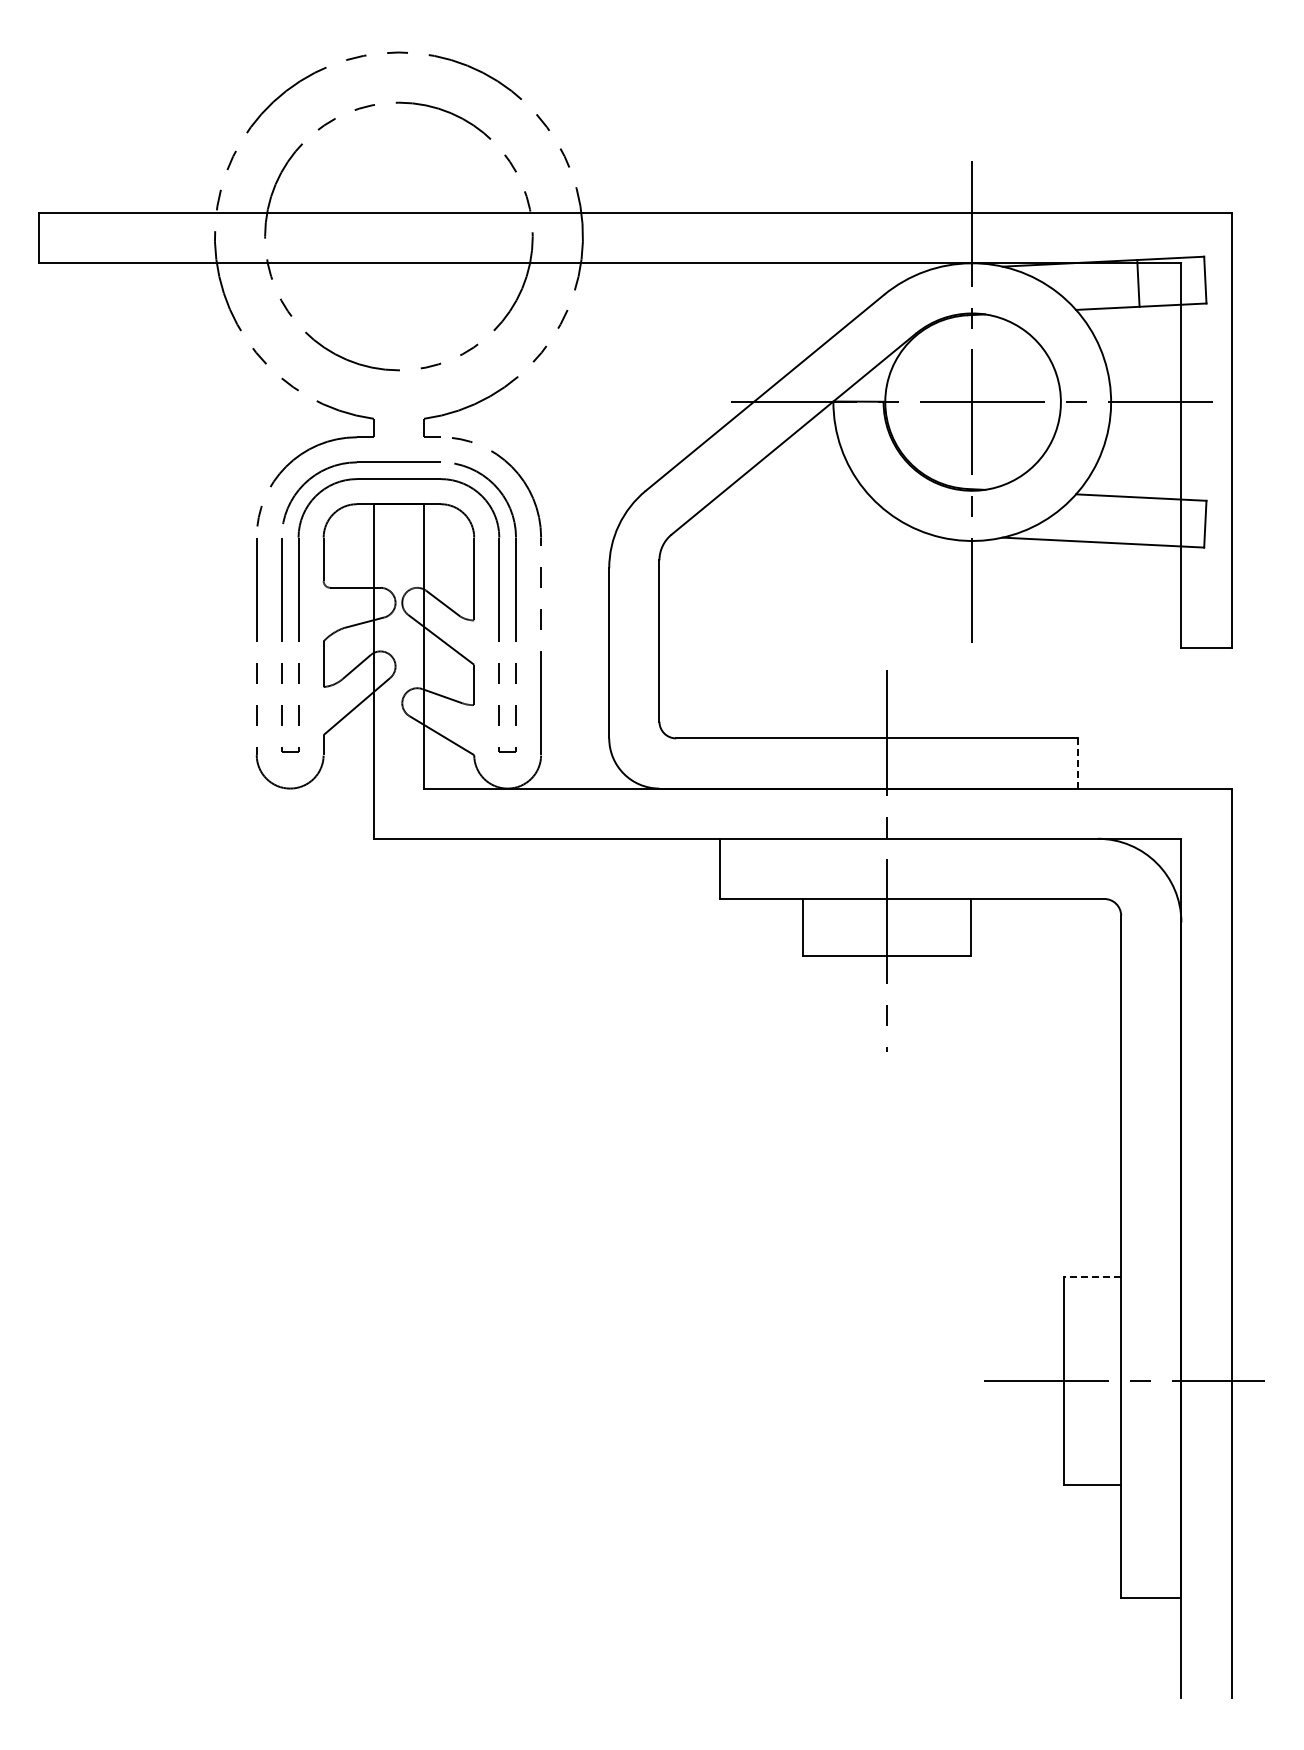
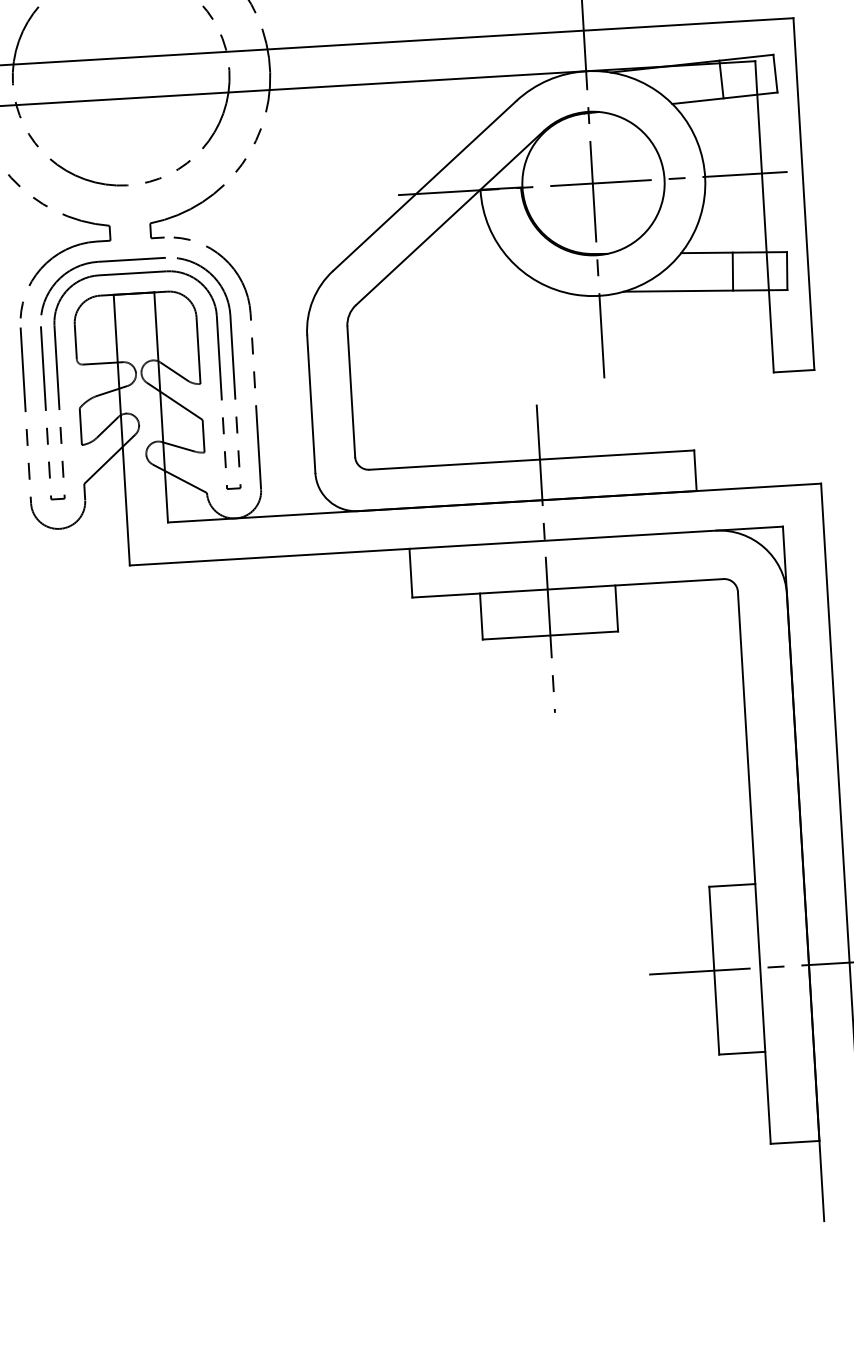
line: (1138, 520) -> (732, 271), added
line: (1077, 764) -> (695, 471), dashed -> solid
line: (1092, 1277) -> (732, 885), dashed -> solid

